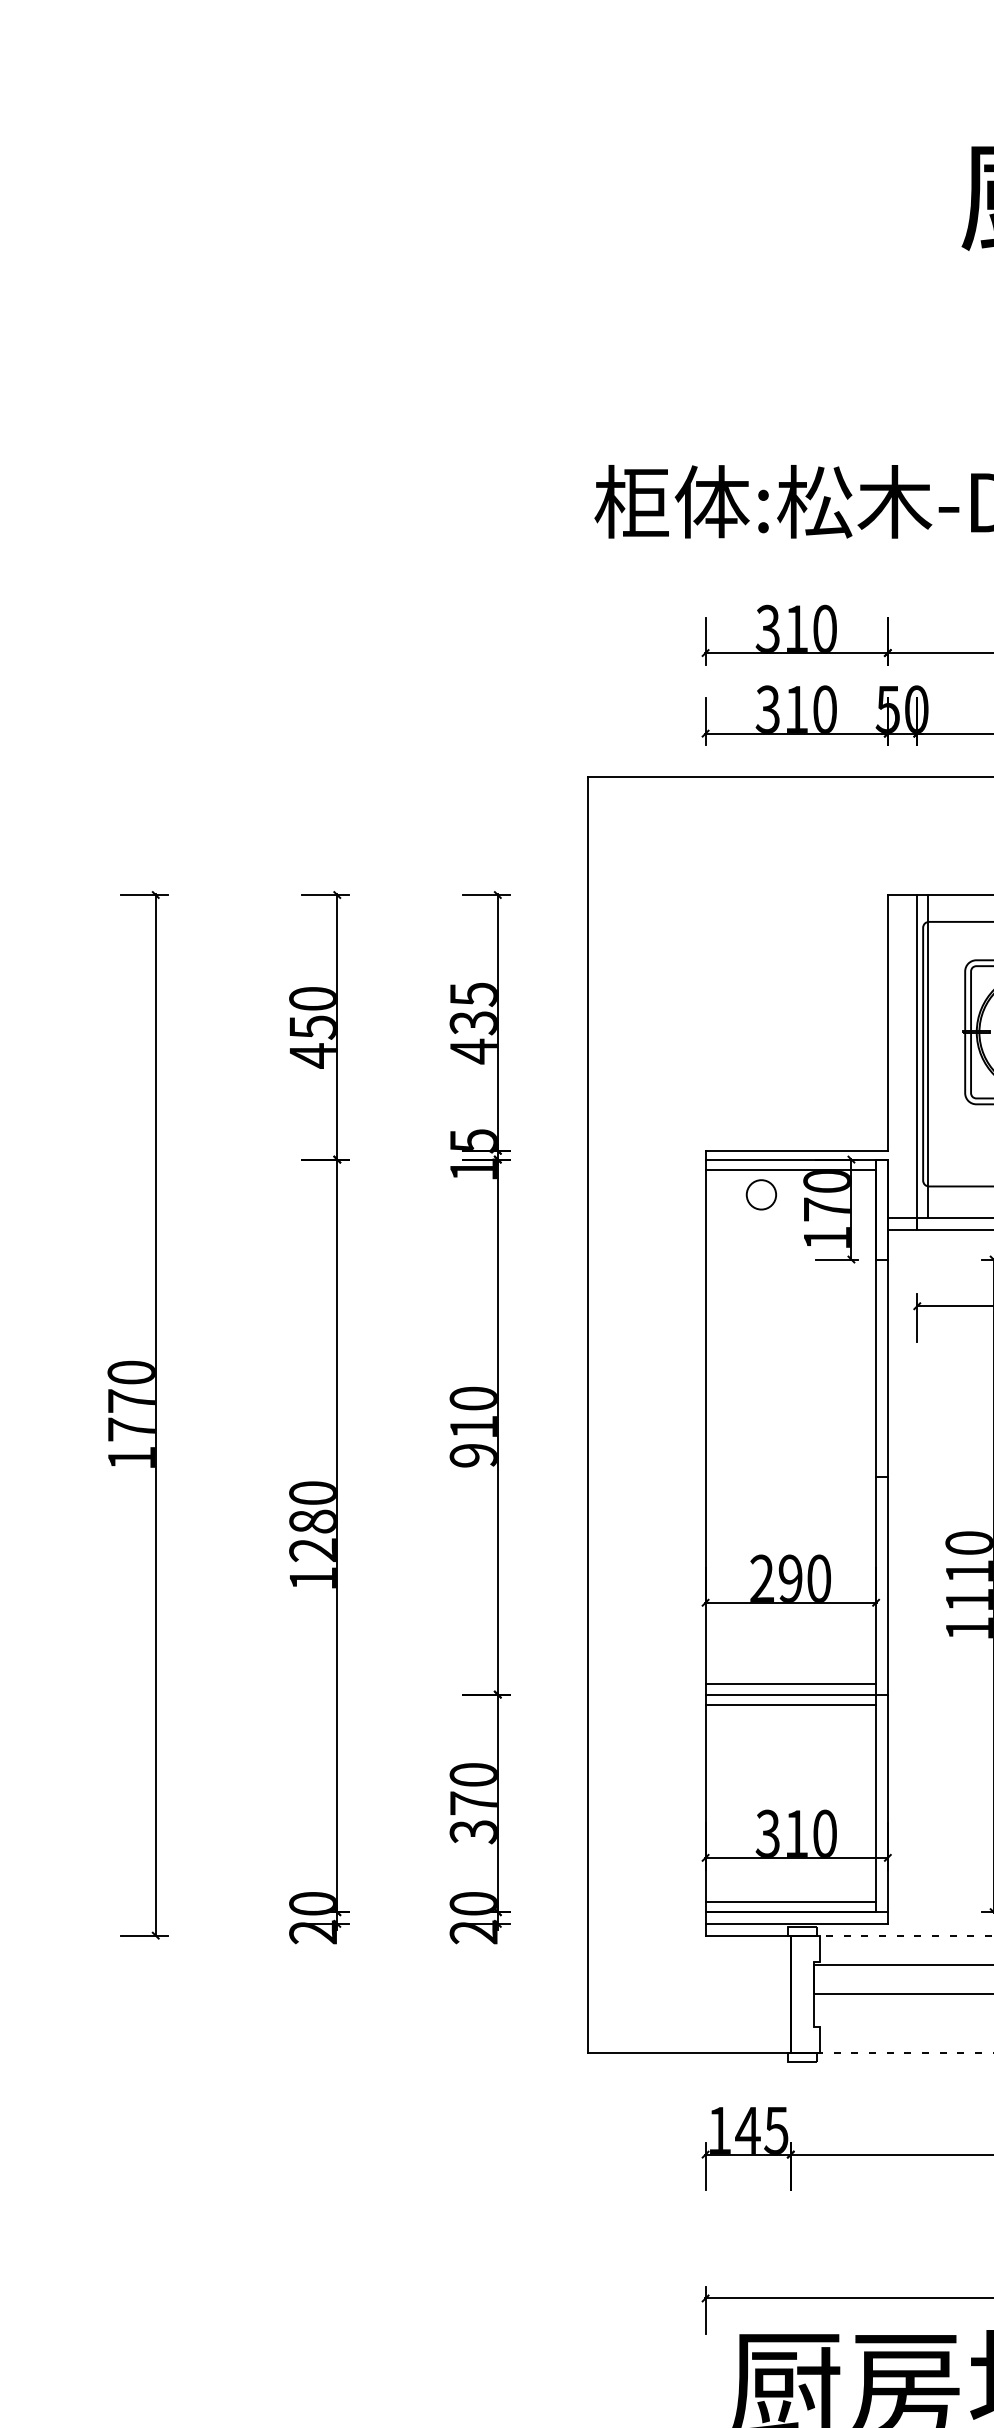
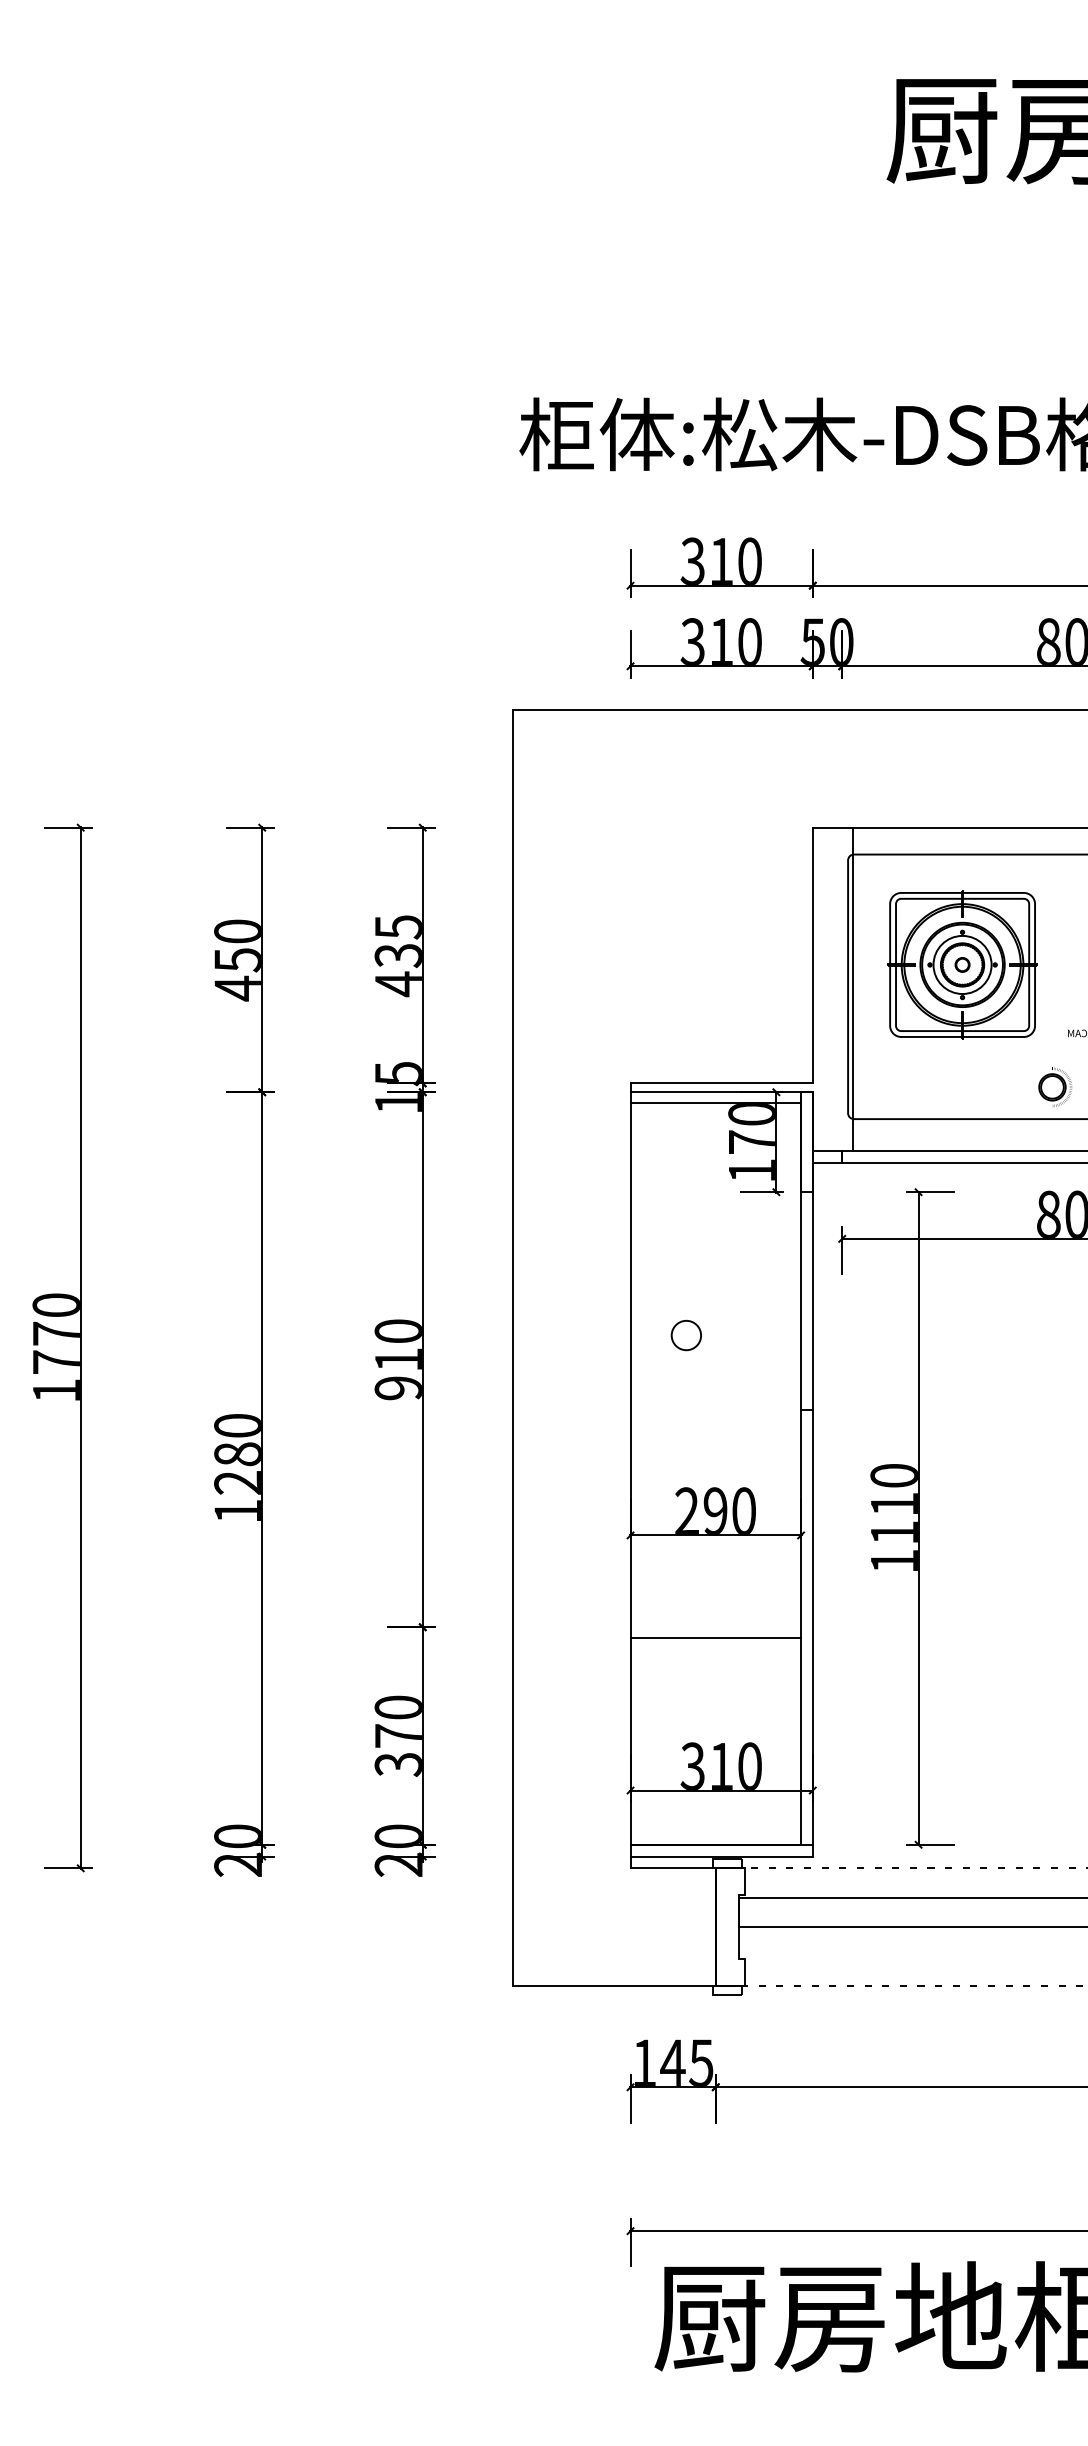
line: (917, 1056) -> (842, 989), removed
circle: (760, 1194) -> (685, 1335), moved
line: (790, 1683) -> (715, 1616), removed
line: (796, 1694) -> (721, 1627), removed
line: (790, 1901) -> (715, 1834), removed

